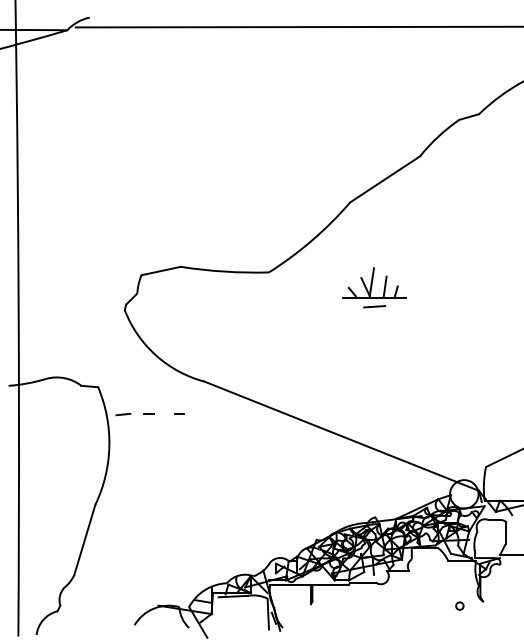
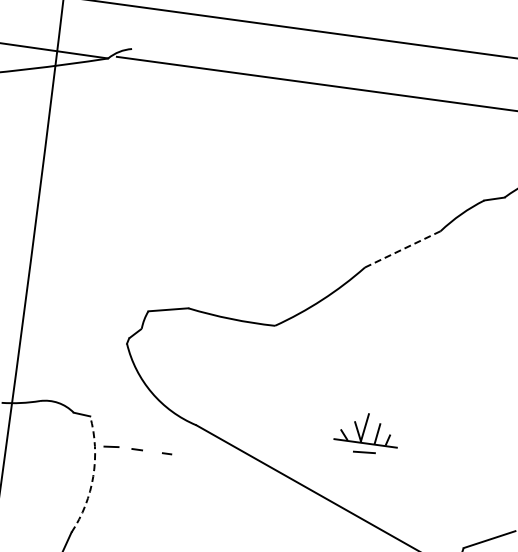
line: (385, 179) -> (403, 249), solid -> dashed
part: (374, 287) -> (366, 433), moved
arc: (109, 446) -> (93, 476), solid -> dashed

